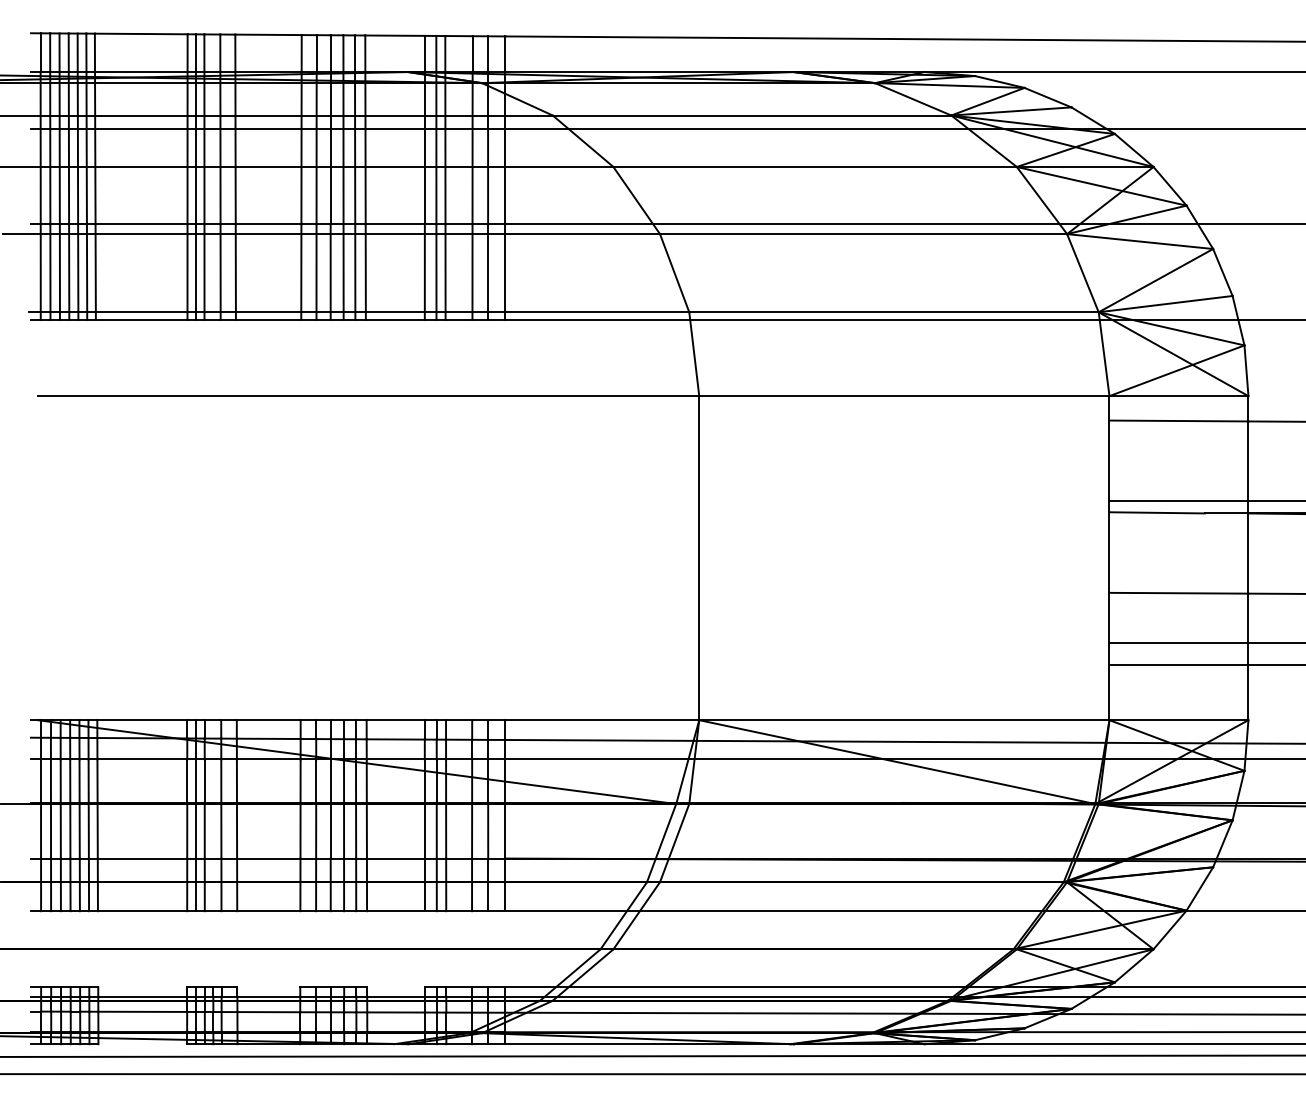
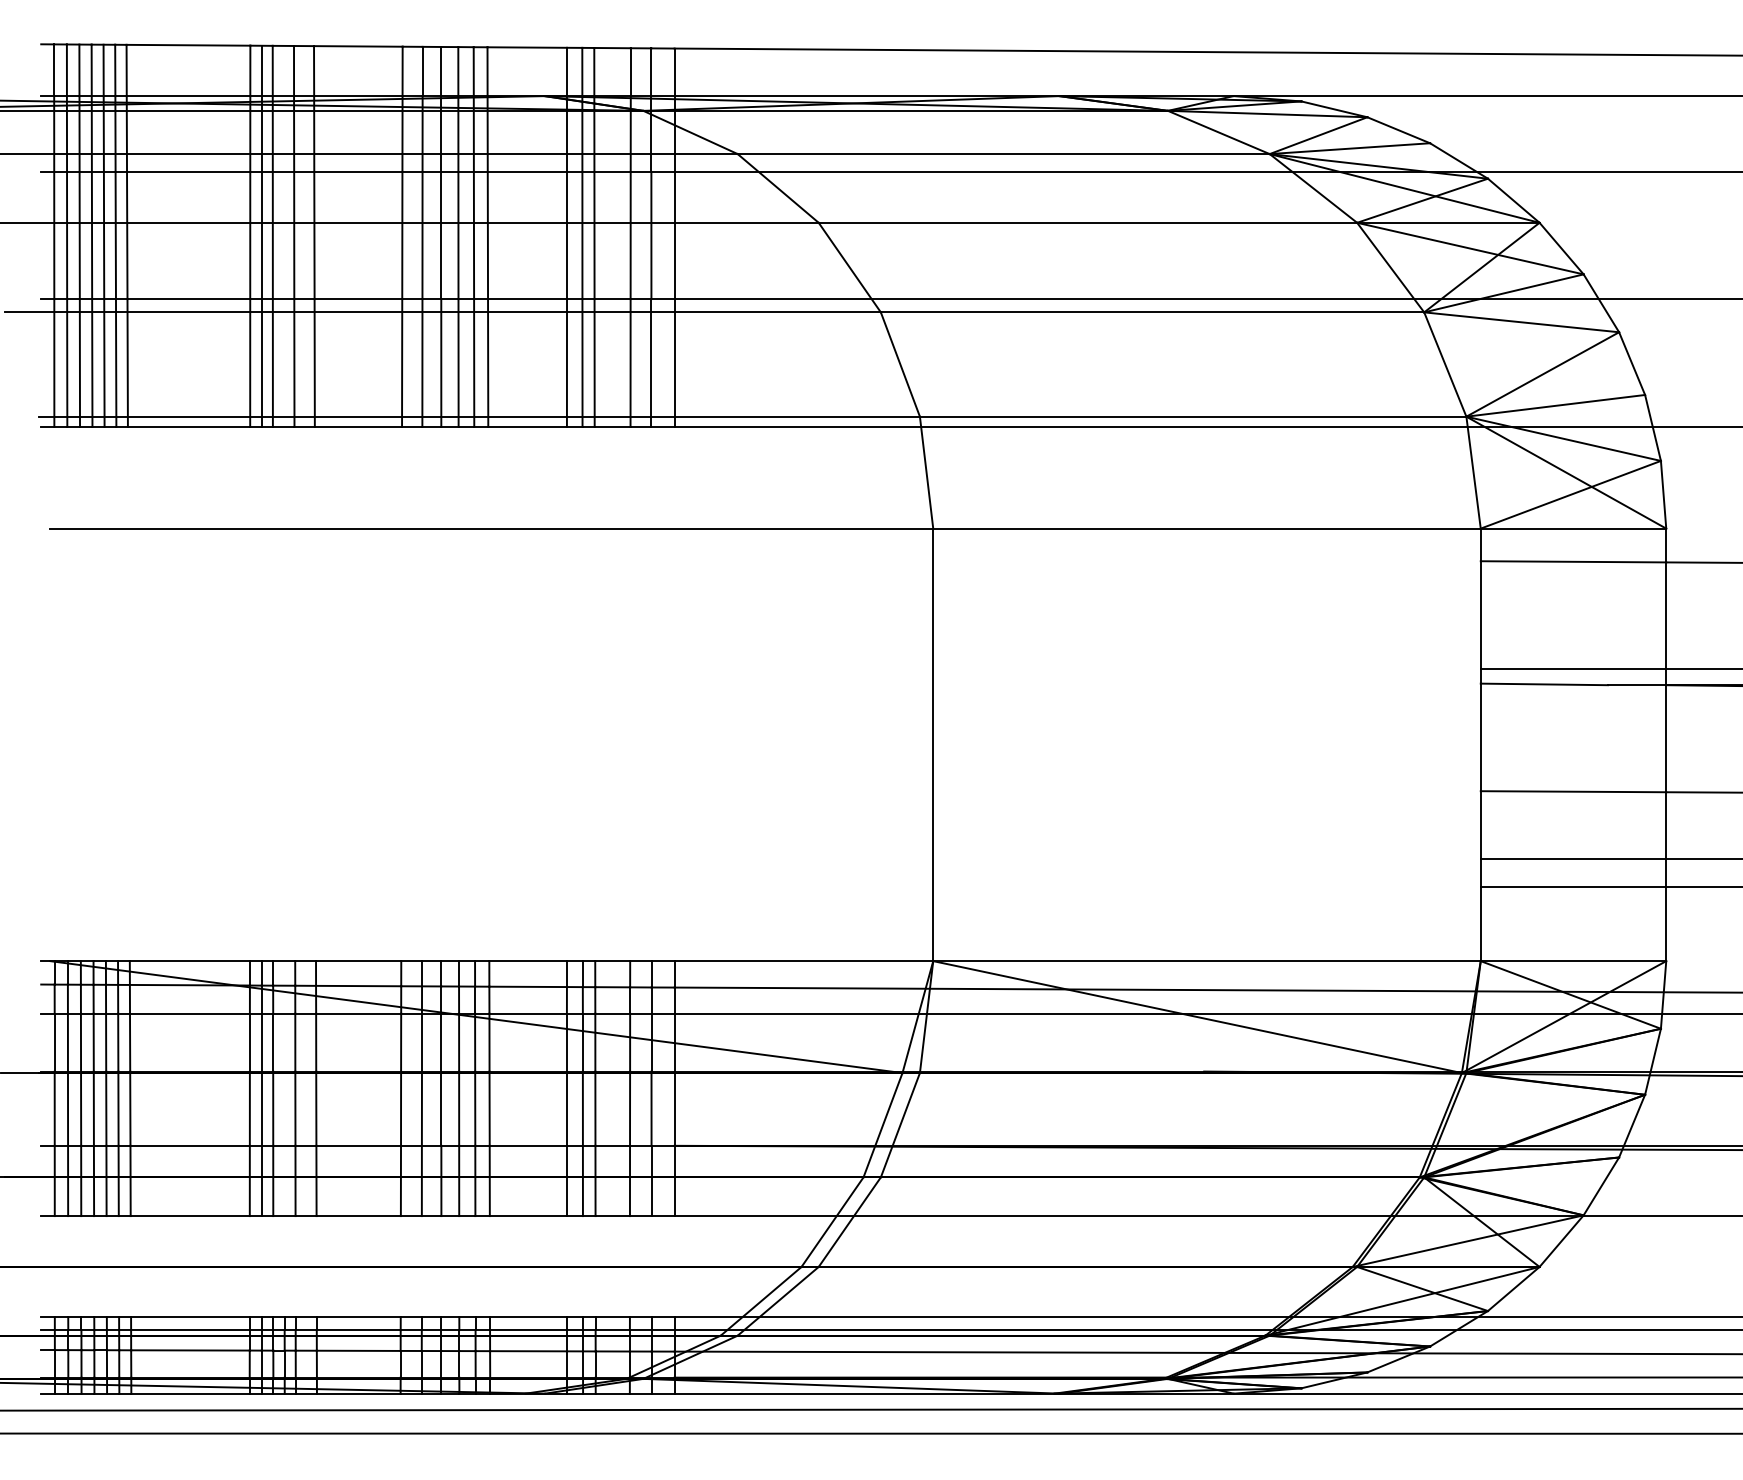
line: (142, 987) -> (190, 1317), added
line: (268, 987) -> (358, 1317), added
line: (395, 987) -> (527, 1317), added
line: (142, 1044) -> (190, 1394), added

